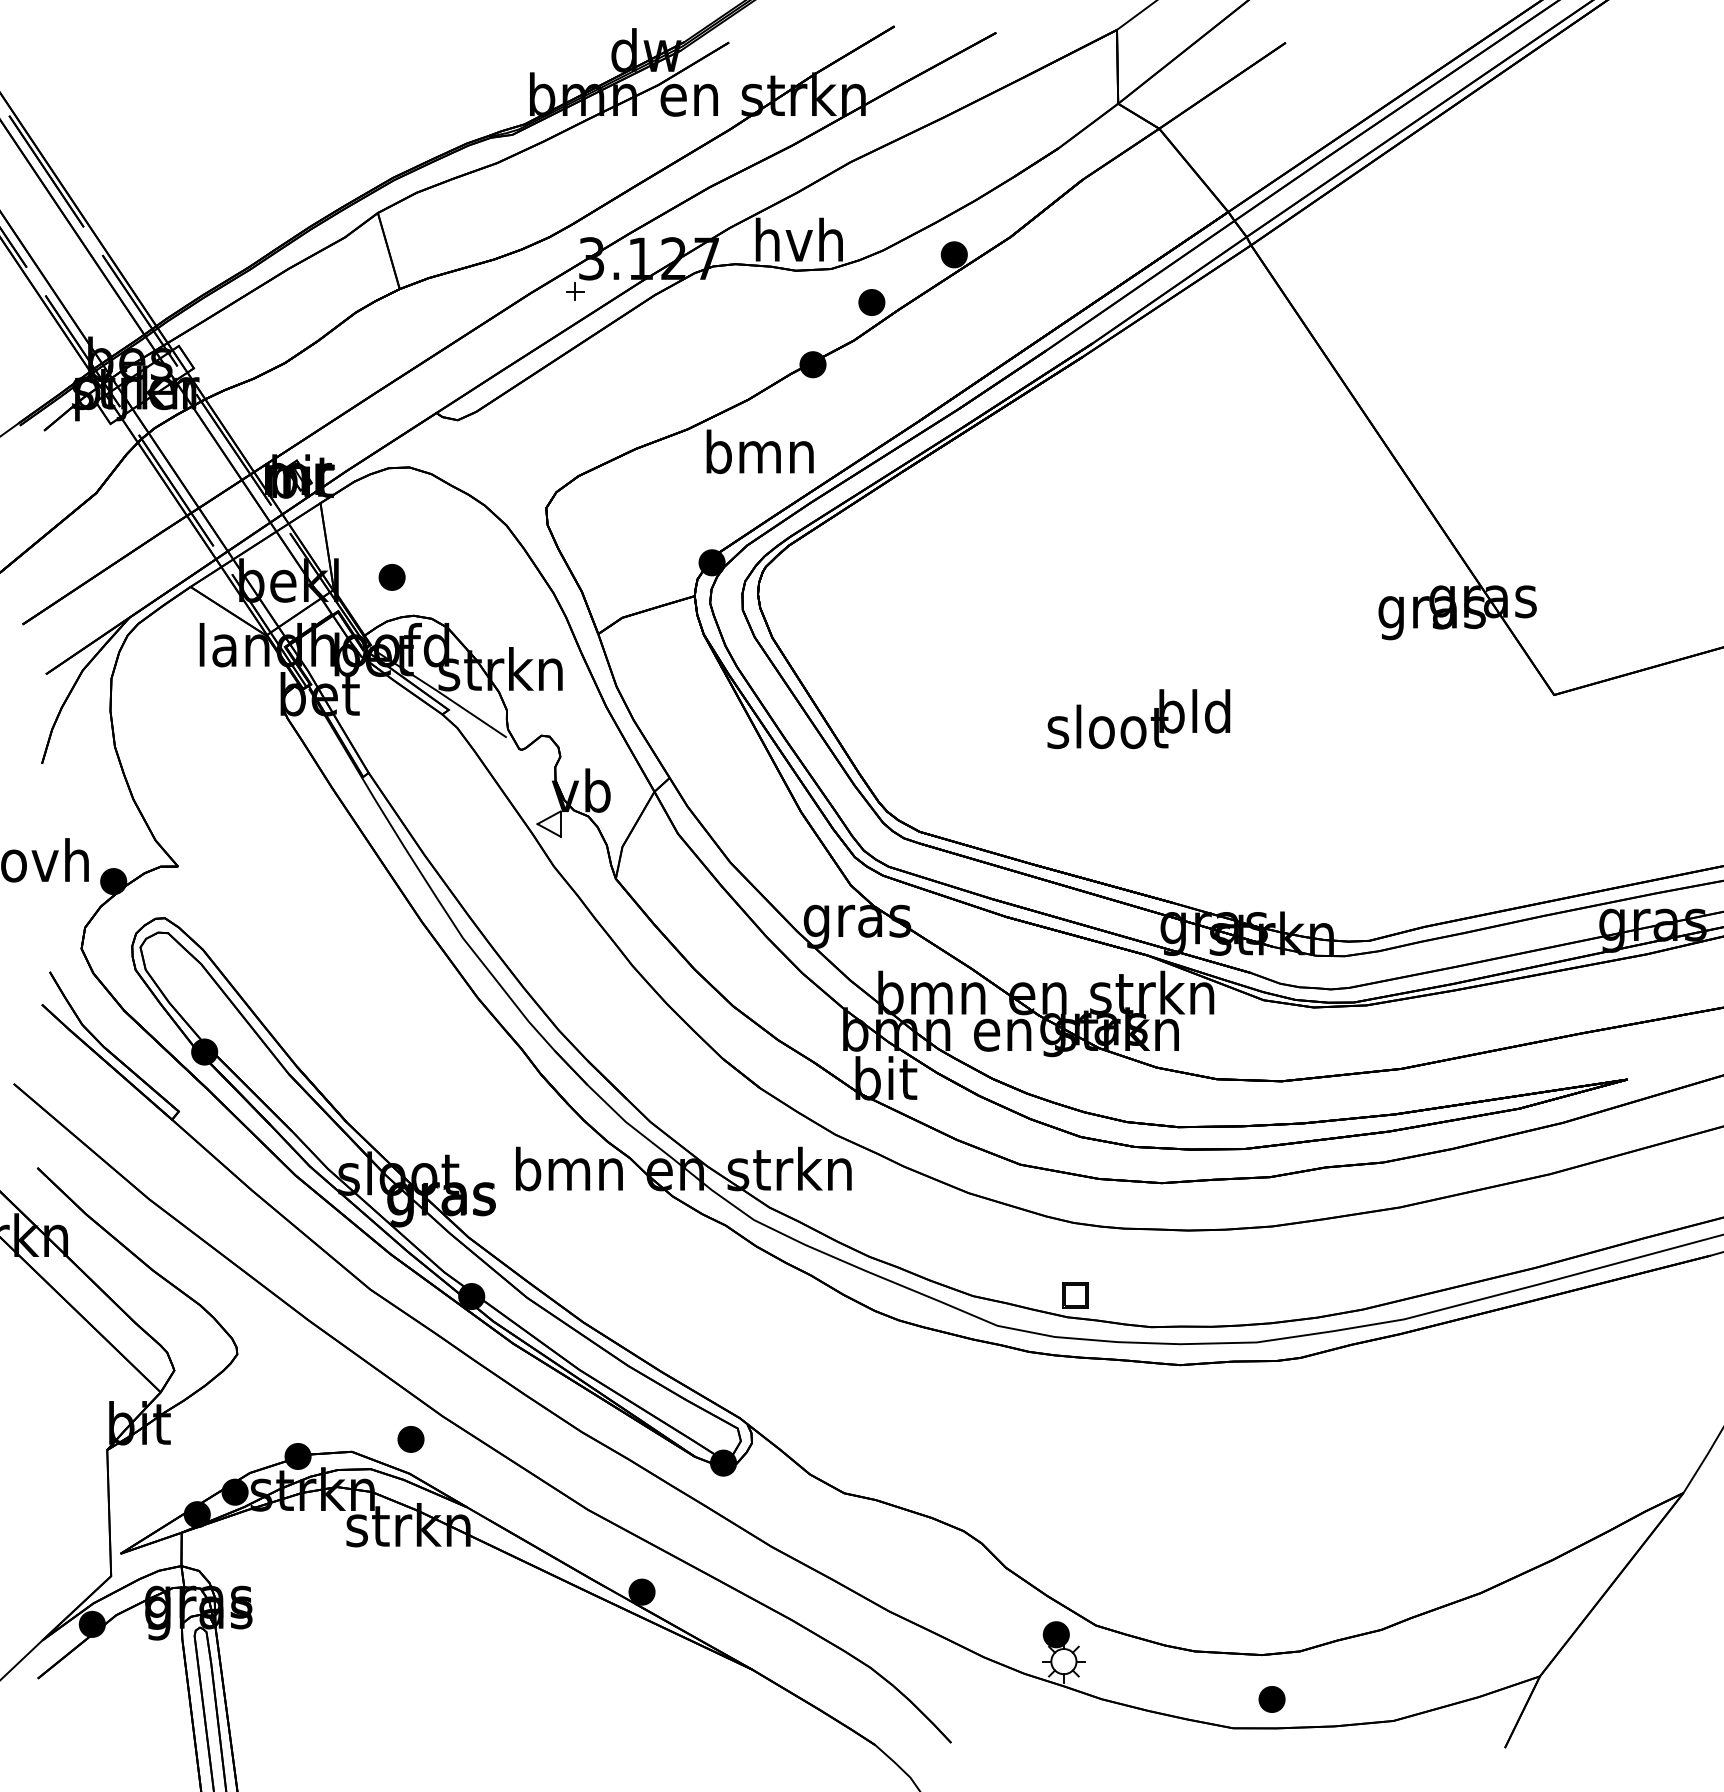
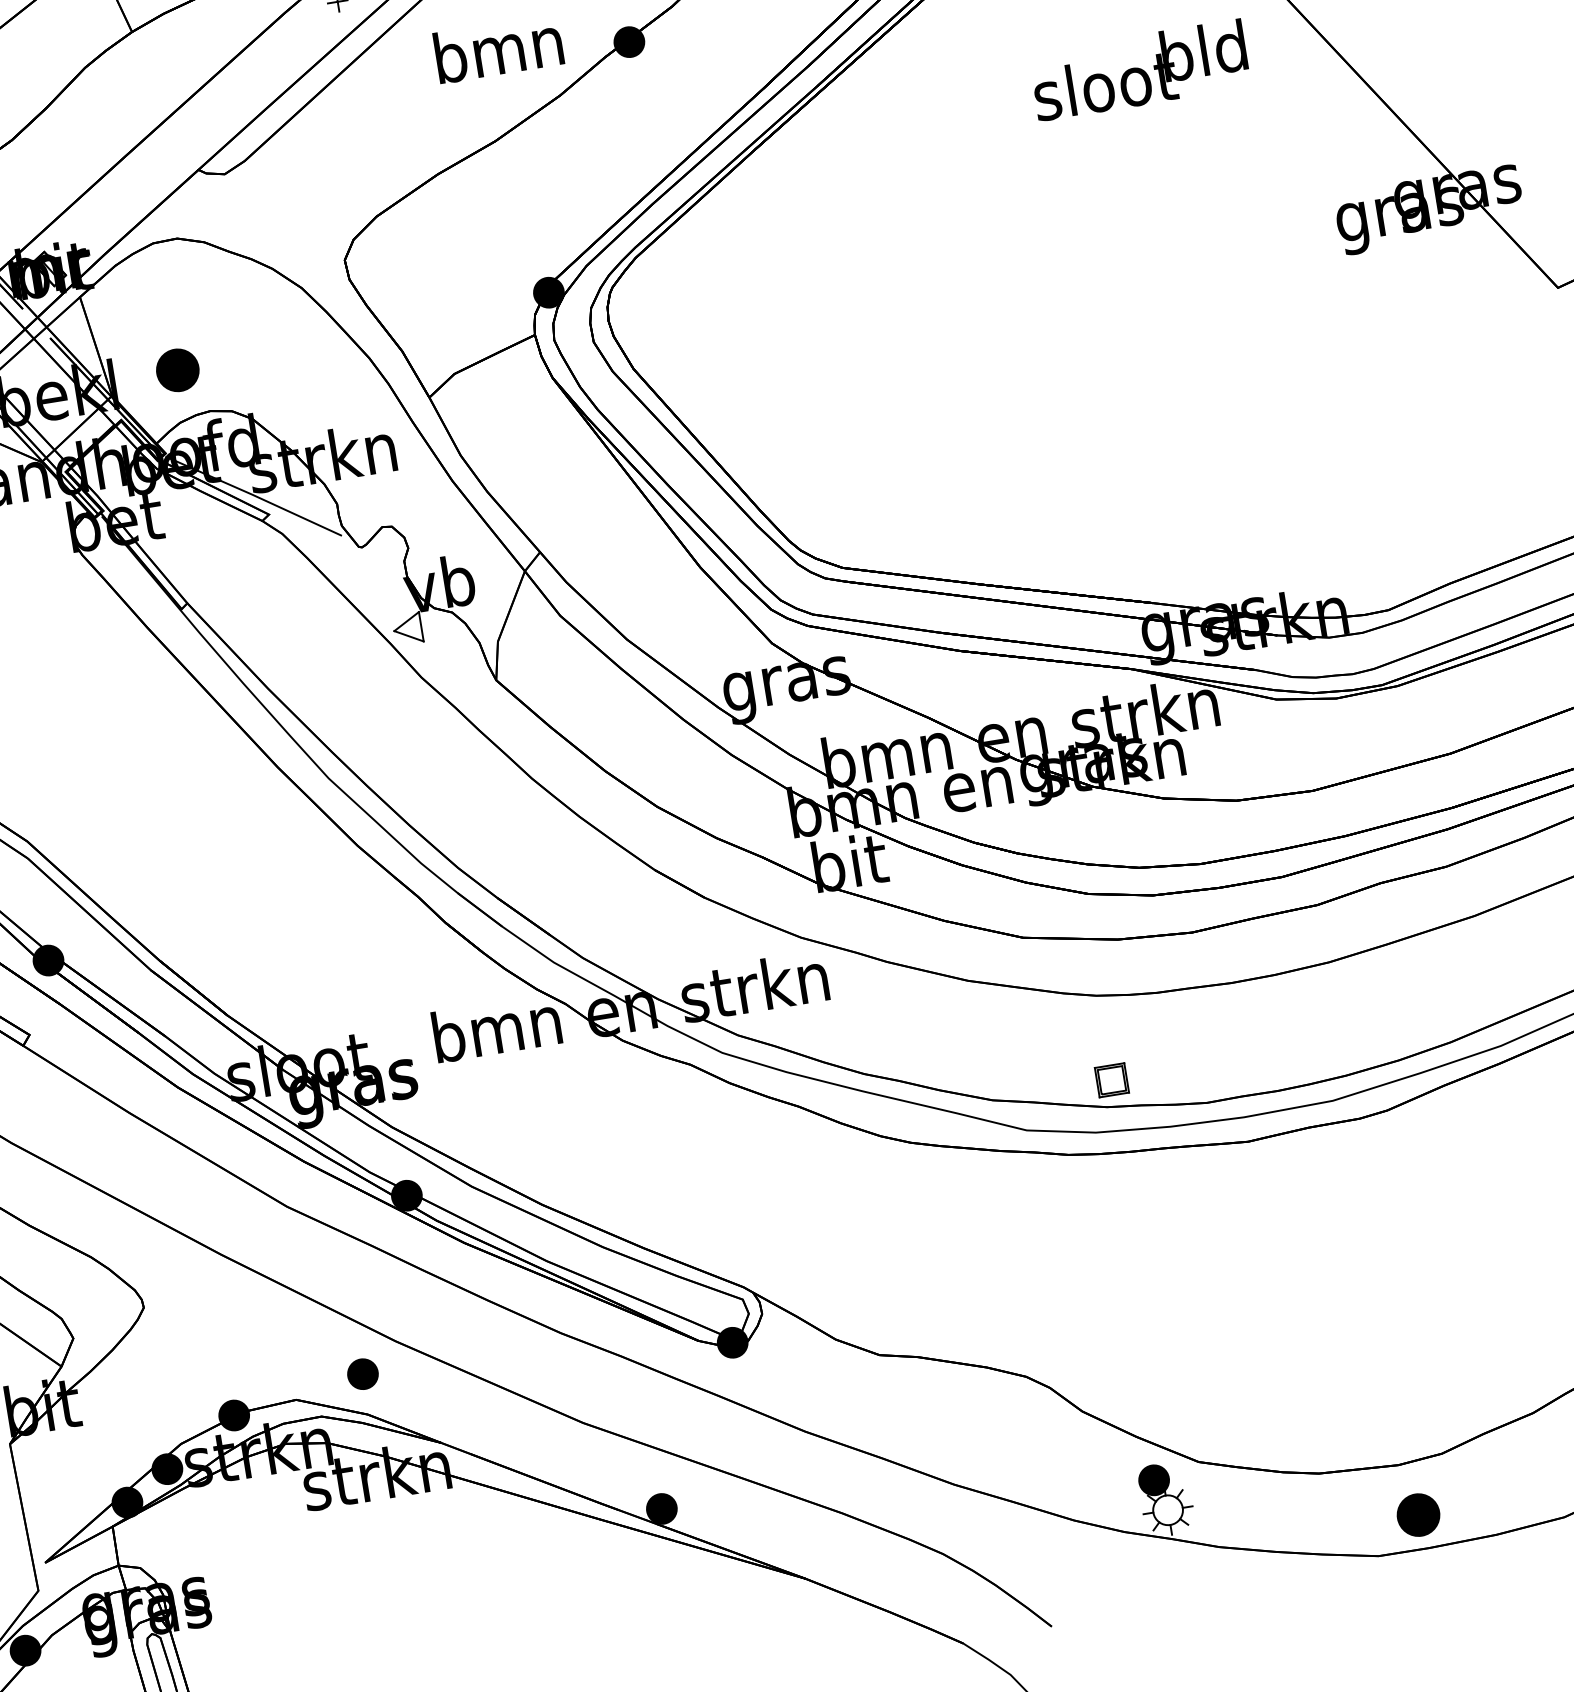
text: (759, 451) -> (497, 48), moved
part: (391, 577) -> (177, 370), size x1.4
text: (1138, 719) -> (1139, 70), moved
part: (1271, 1699) -> (1417, 1515), size x1.4

